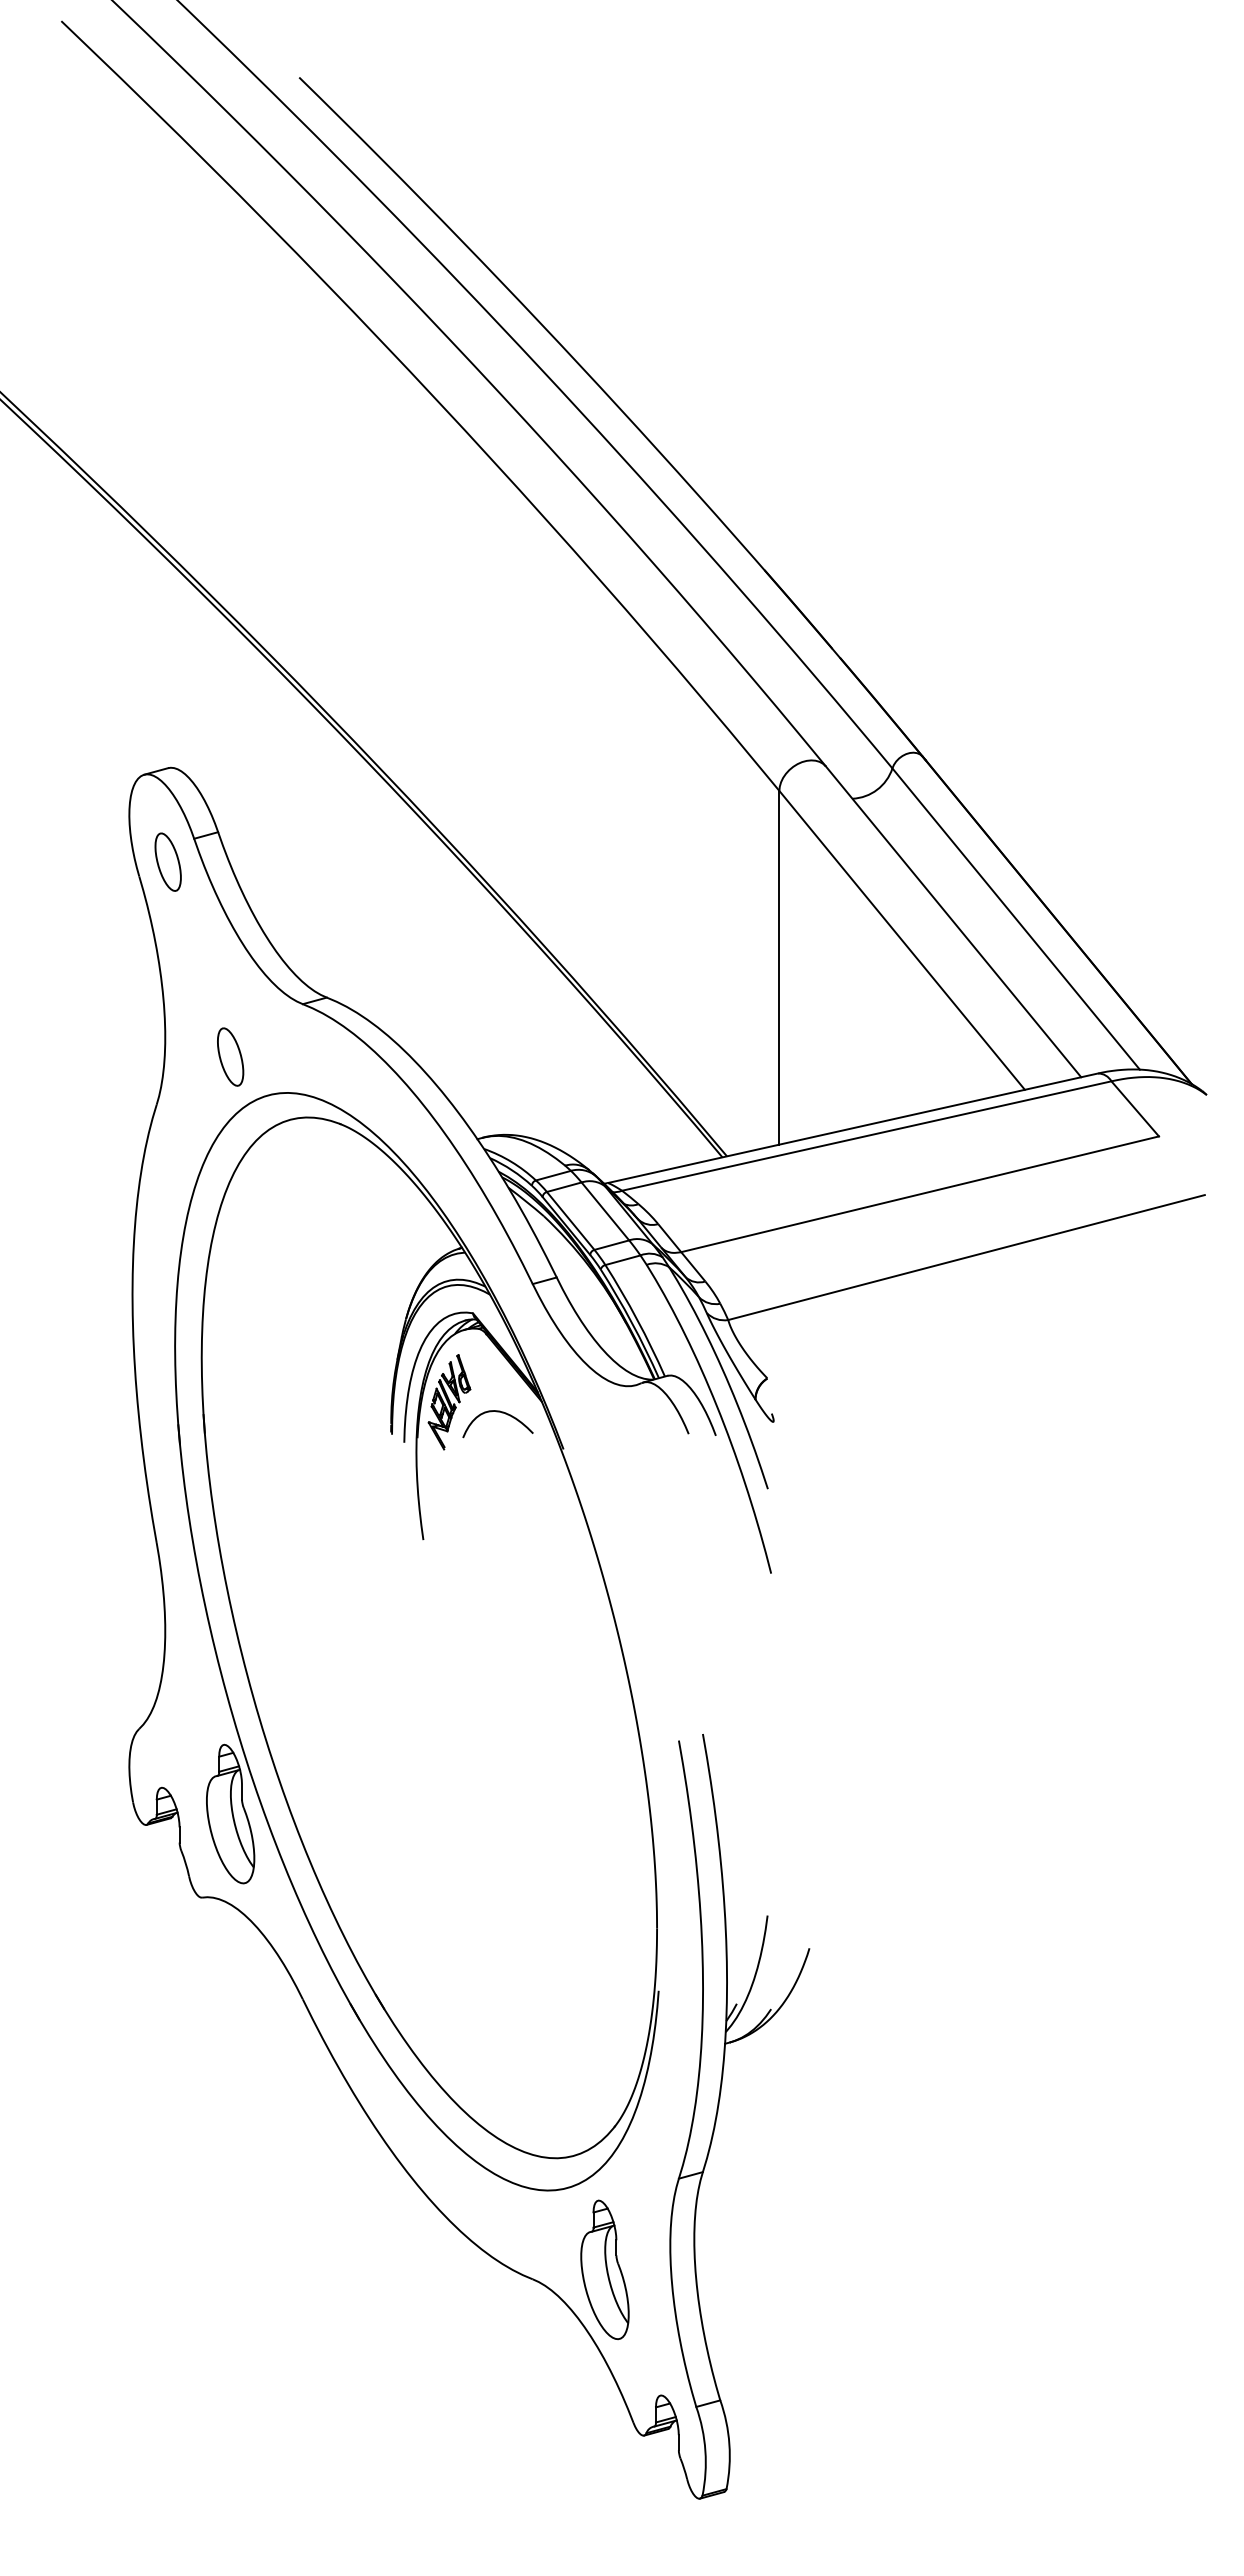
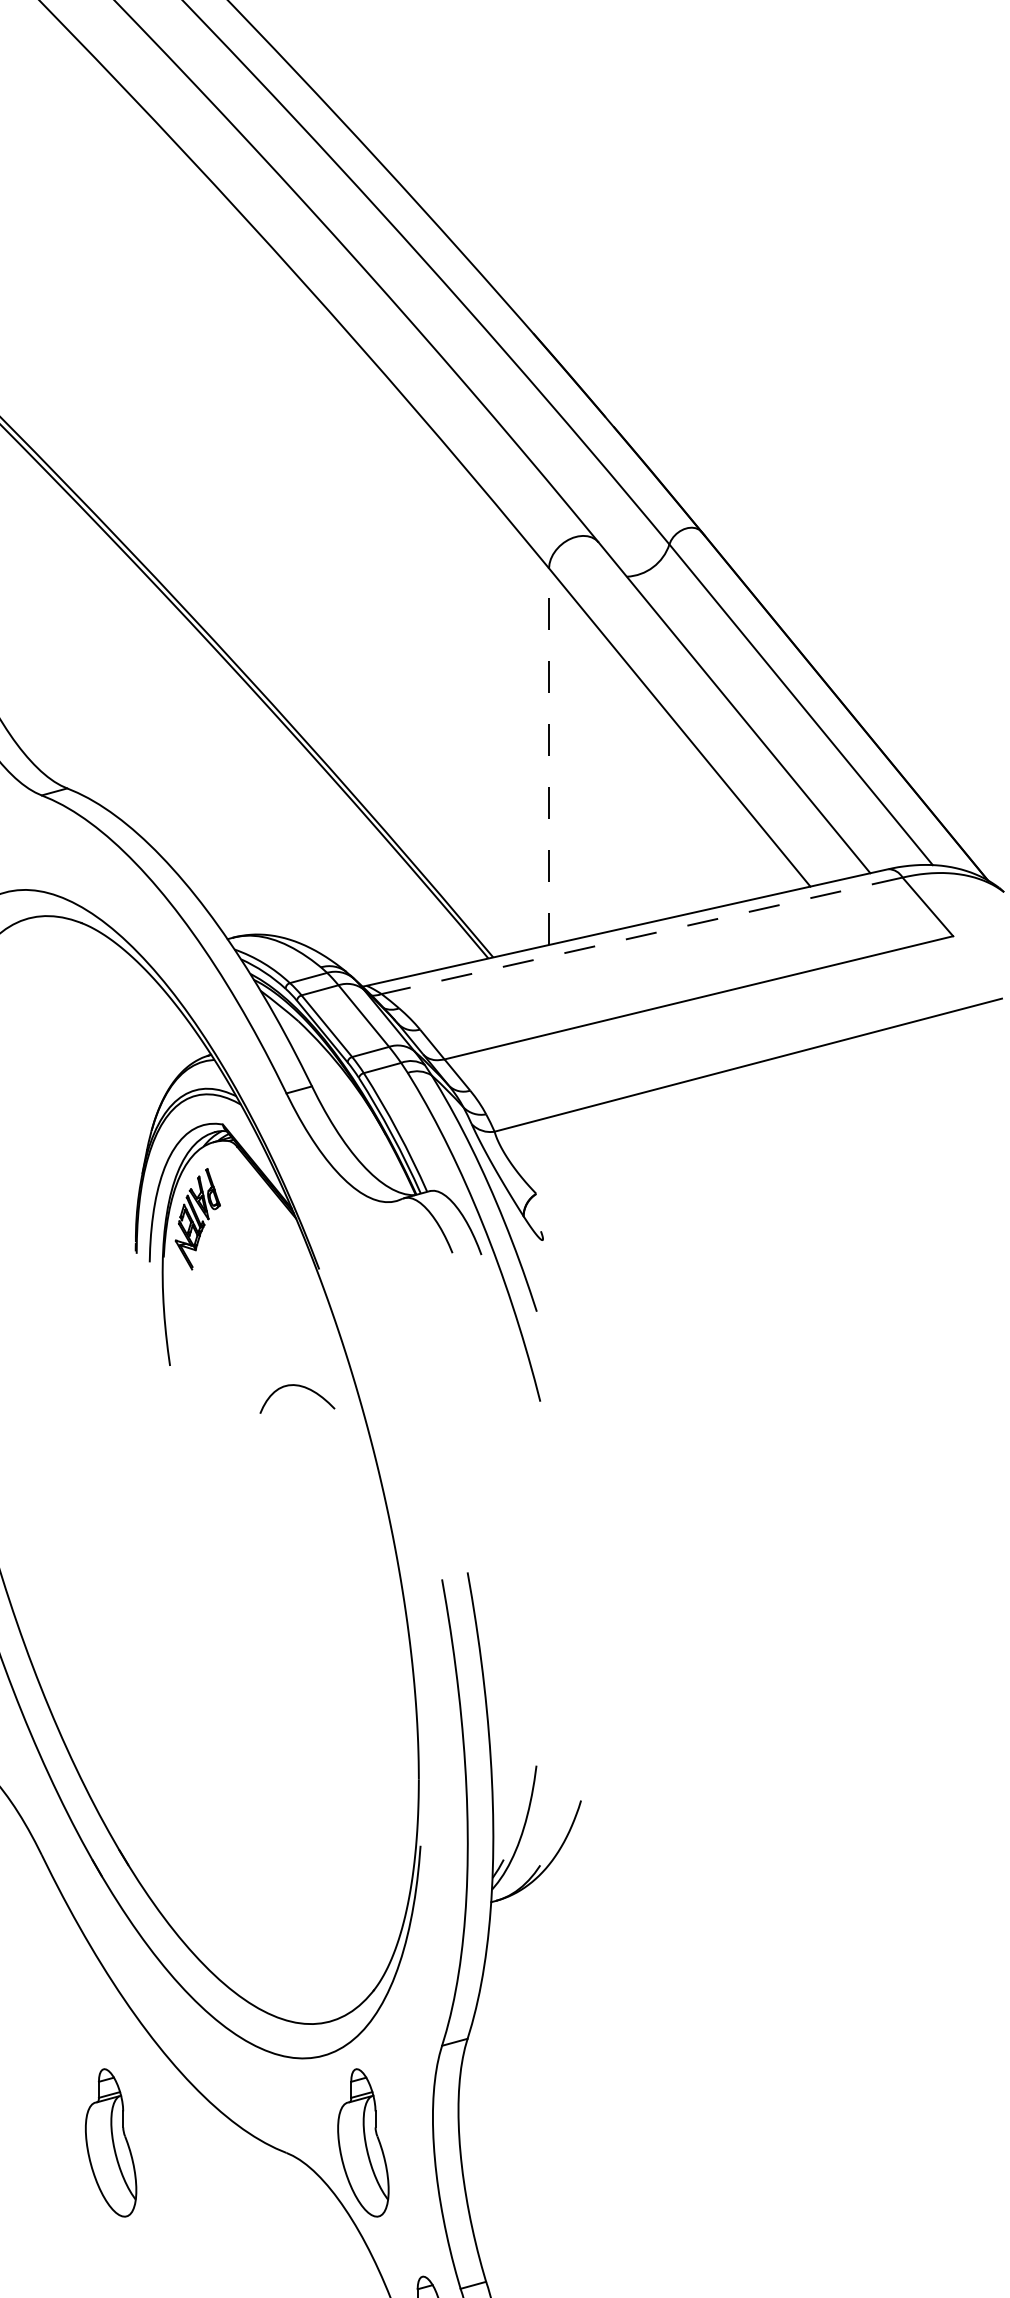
line: (779, 967) -> (549, 756), solid -> dashed
line: (866, 1136) -> (641, 936), solid -> dashed
curve: (497, 1412) -> (296, 1386), moved
part: (367, 2269) -> (110, 2142), added

